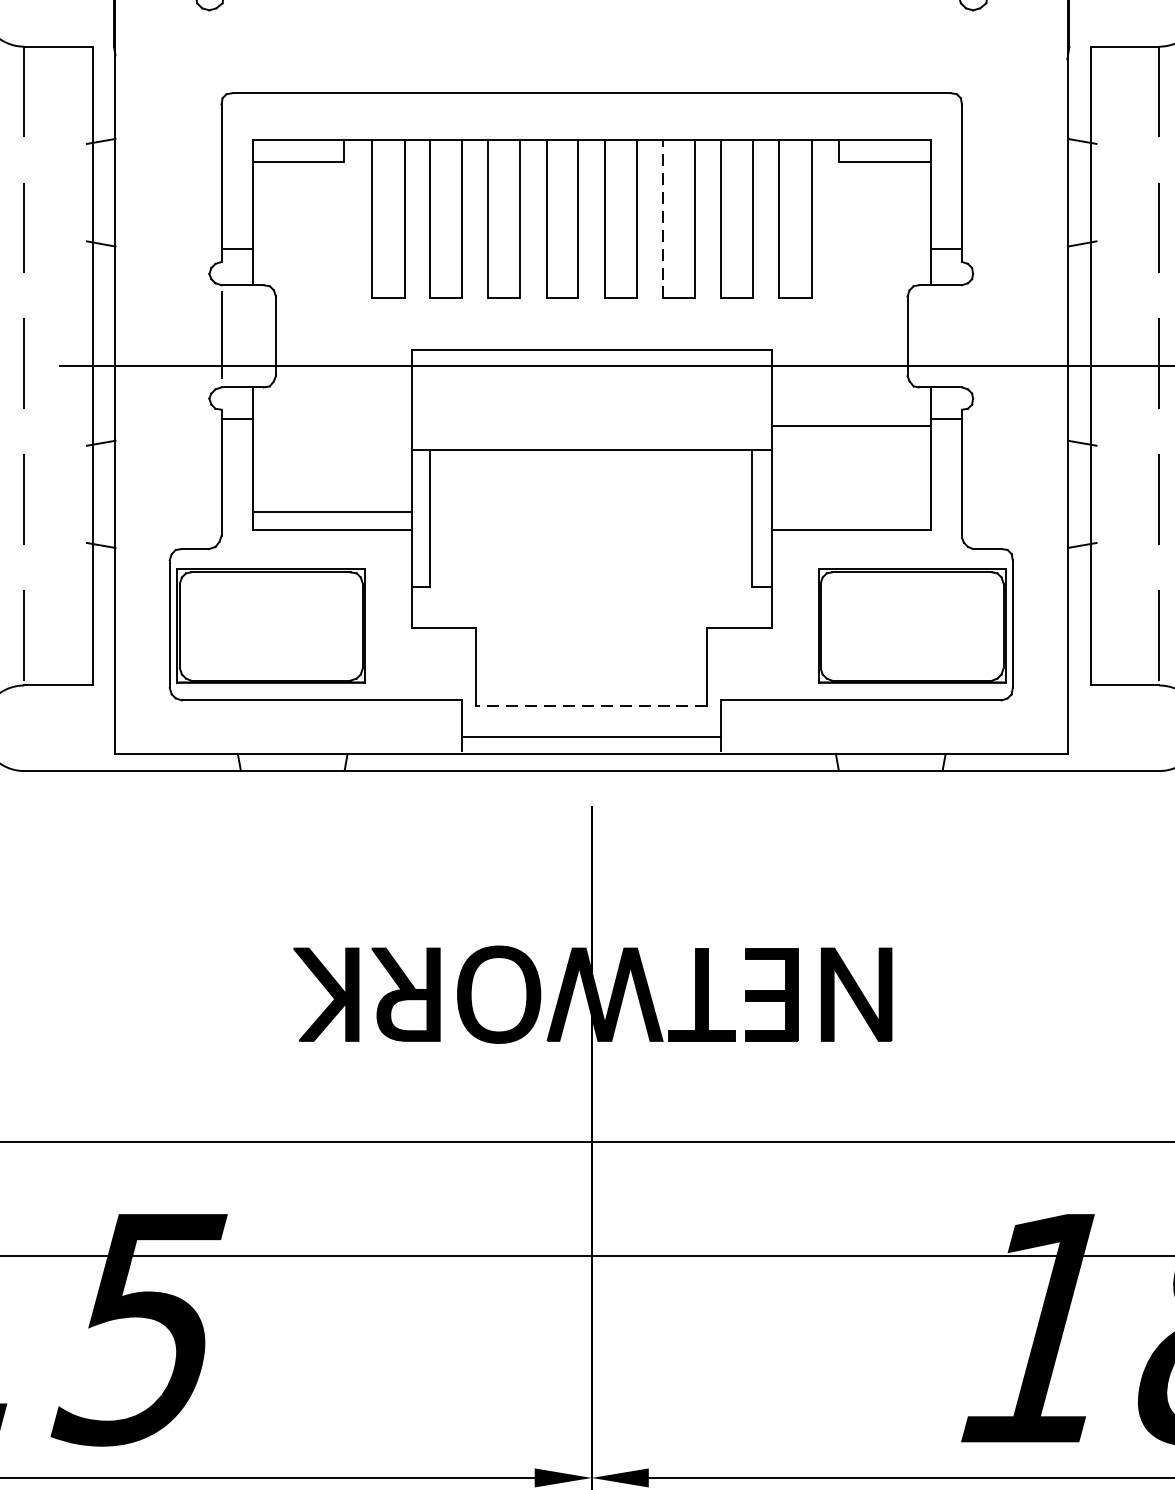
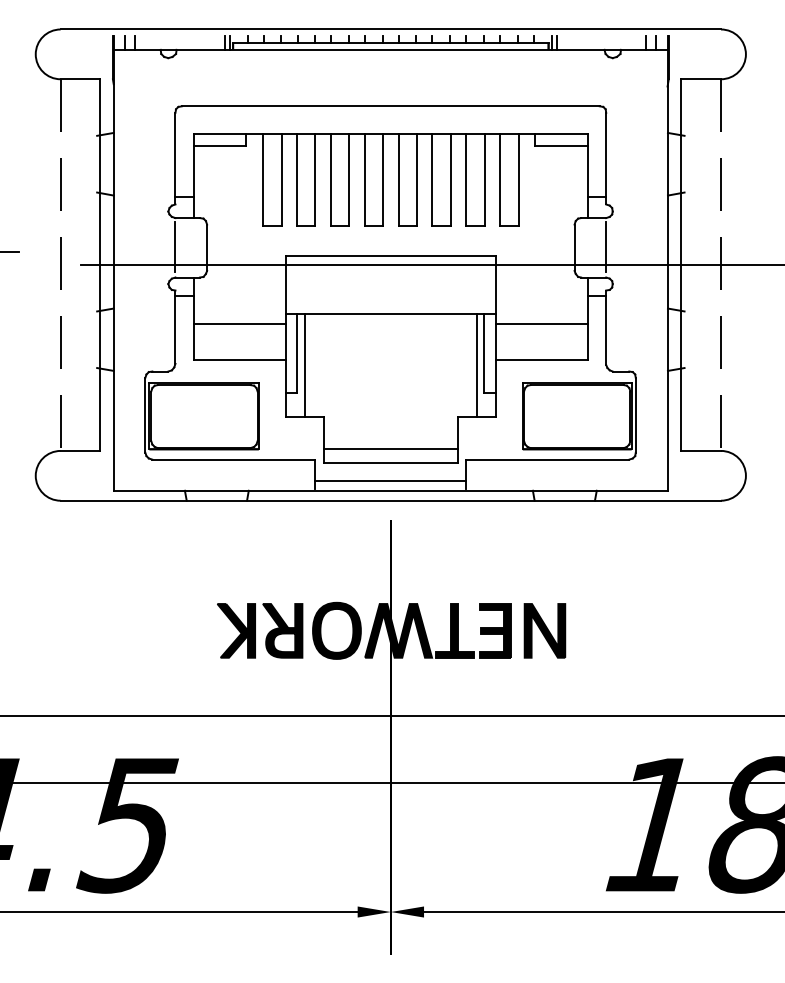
line: (663, 218) -> (432, 179), dashed -> solid
line: (962, 335) -> (606, 247), added
line: (850, 425) -> (541, 323), moved
line: (331, 511) -> (239, 323), moved
line: (443, 538) -> (304, 365), added
line: (740, 538) -> (477, 365), added
line: (591, 683) -> (390, 449), added
line: (591, 705) -> (390, 462), dashed -> solid

